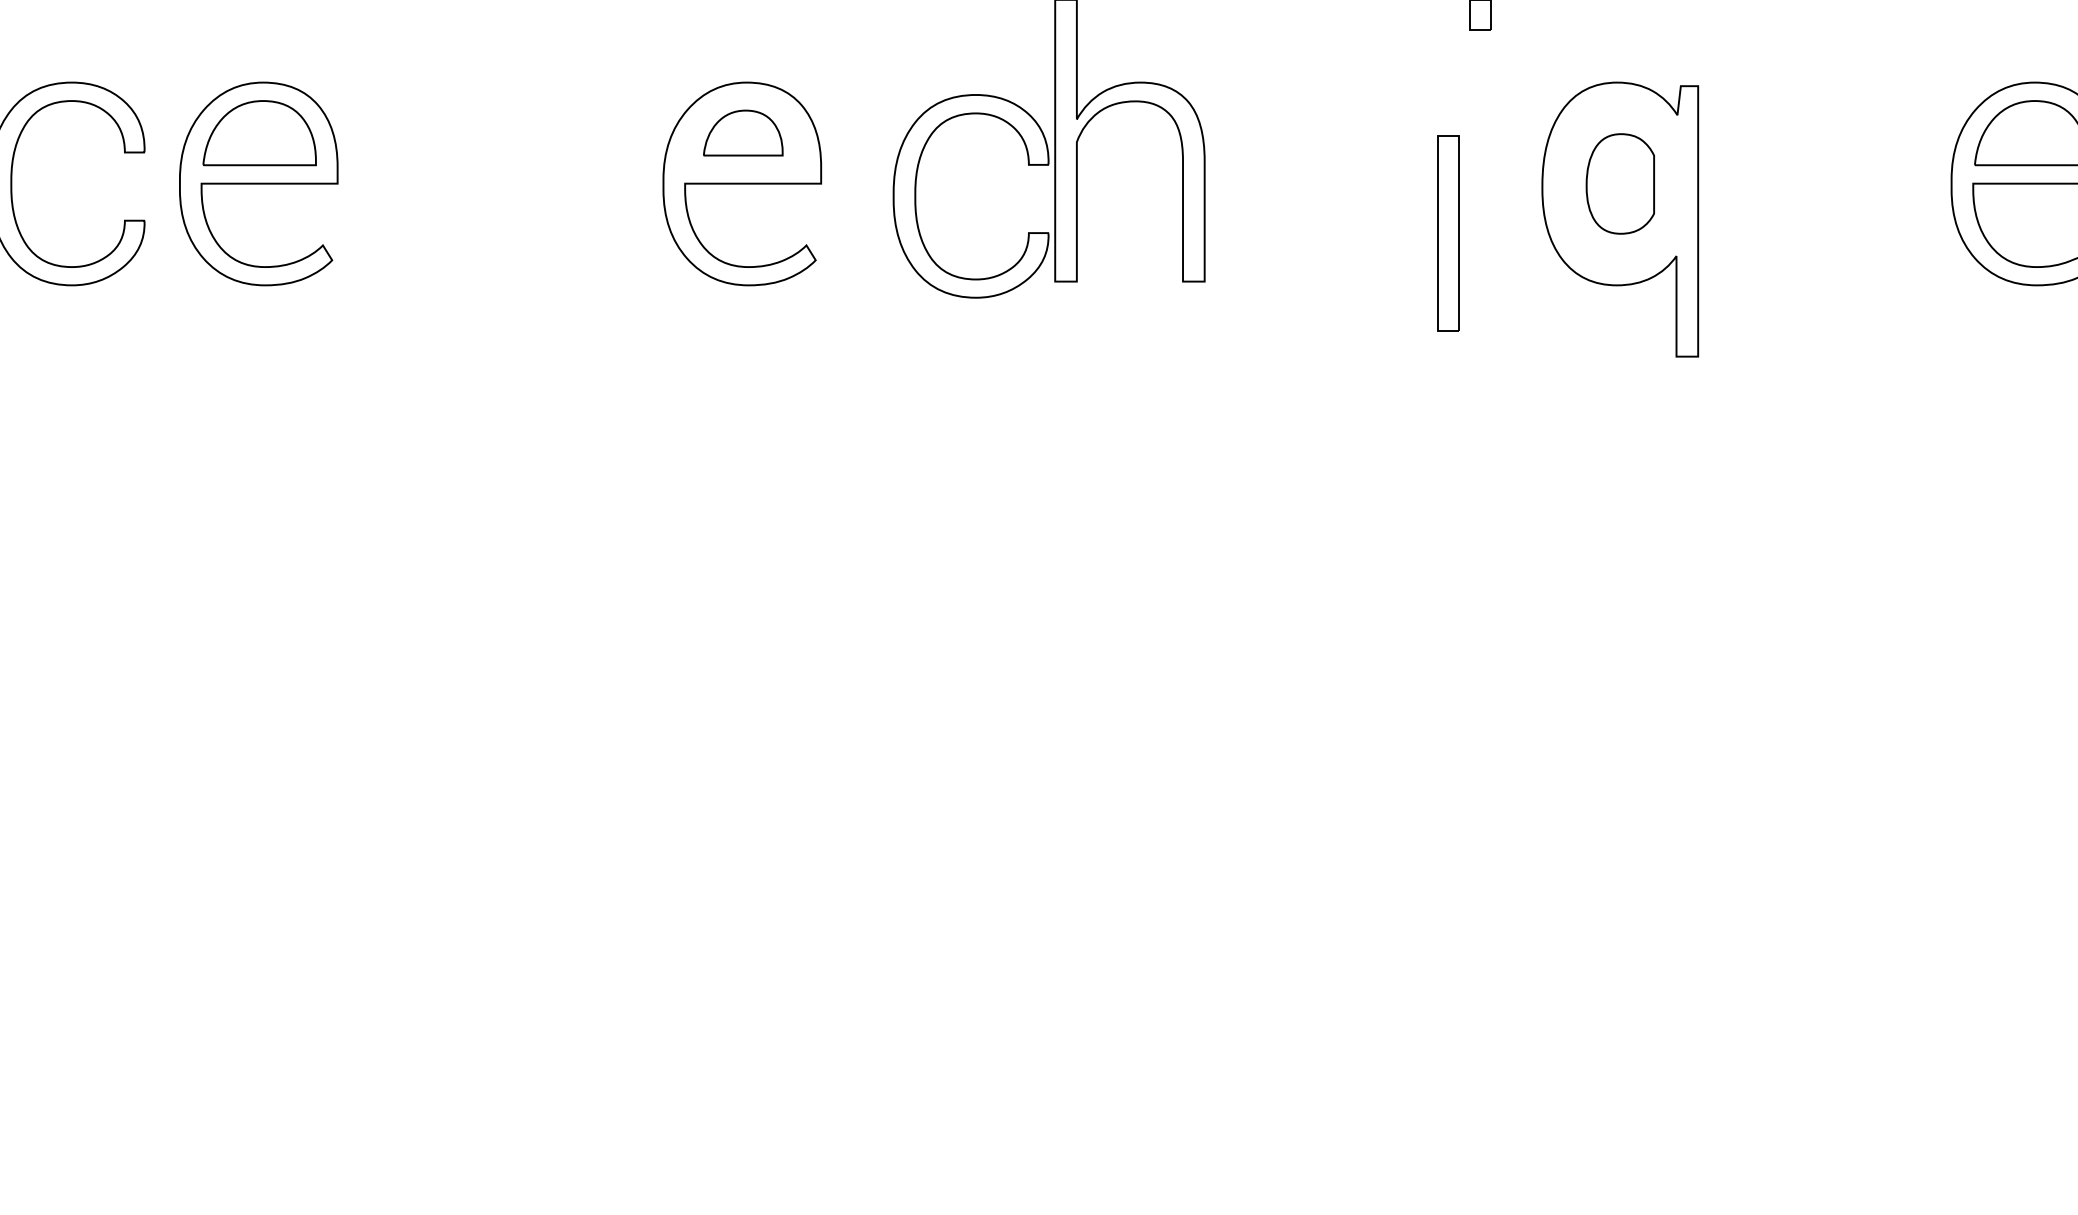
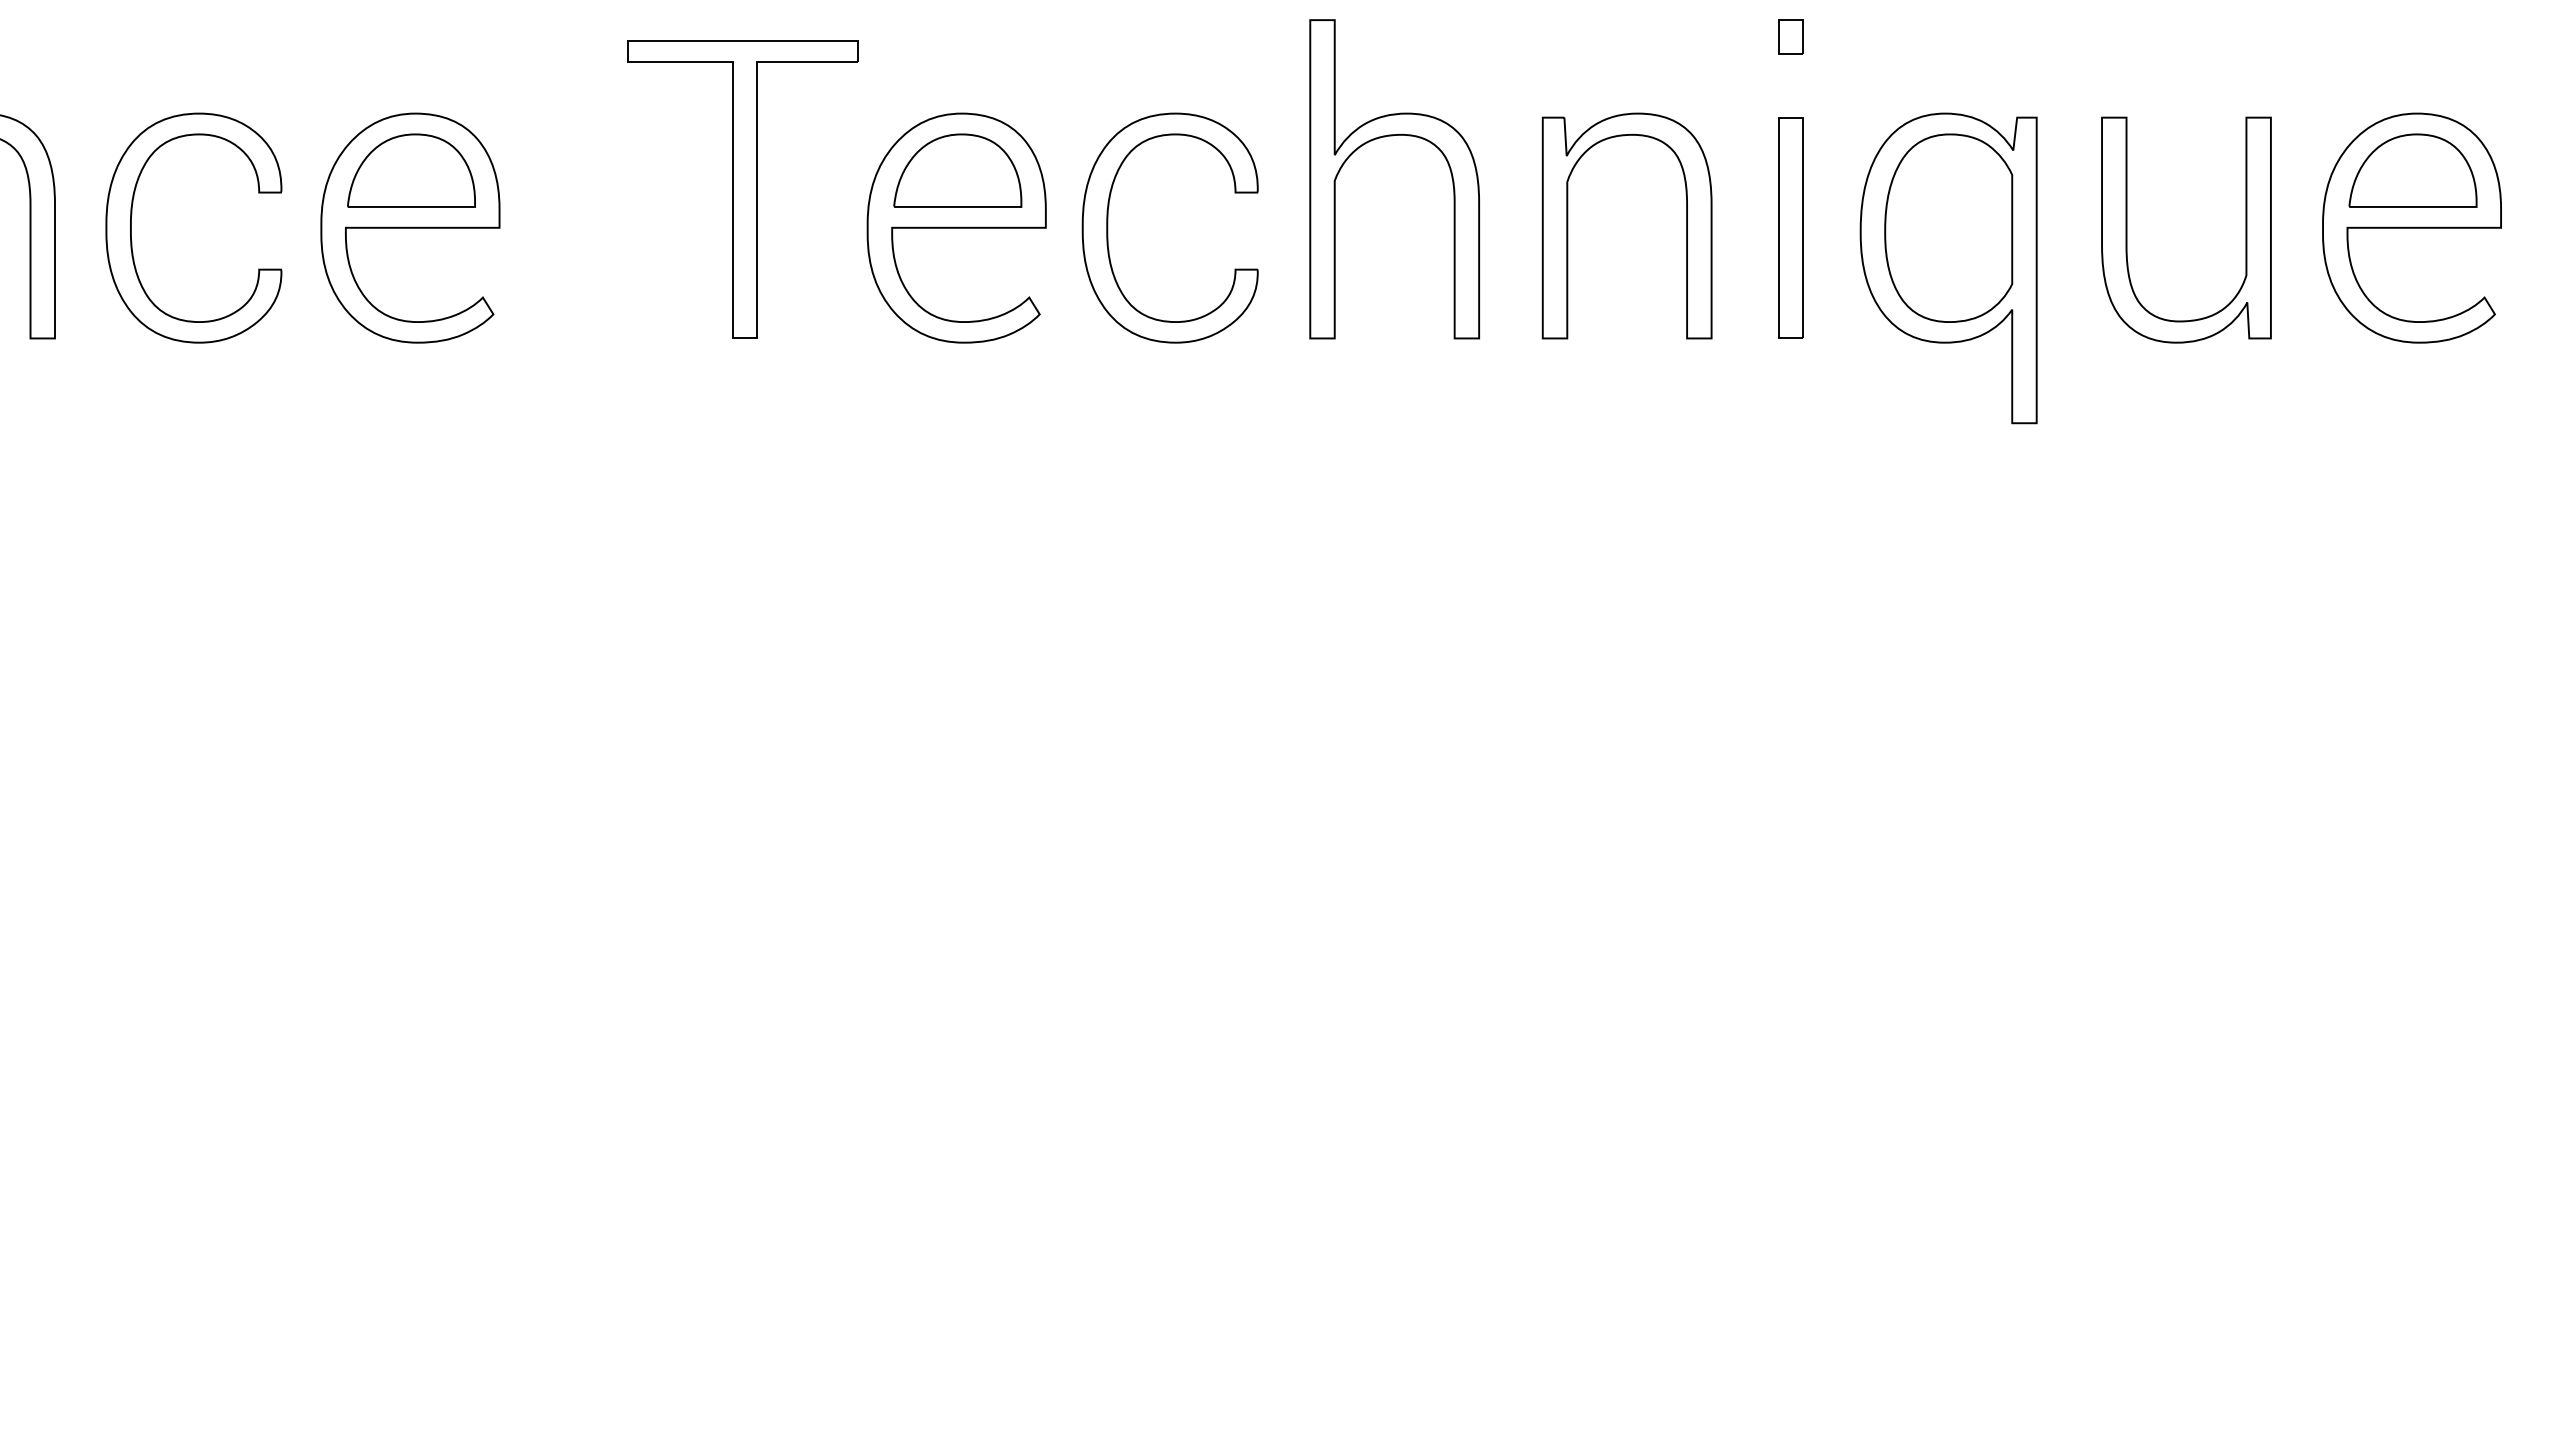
part: (742, 132) -> (957, 170), size x1.43
part: (552, 149) -> (742, 189), added
part: (1283, 181) -> (1568, 225), added
part: (1620, 183) -> (1948, 227), size x1.67
part: (1778, 185) -> (2127, 229), added
part: (916, 195) -> (1108, 227), moved
part: (1448, 232) -> (1790, 227), moved

